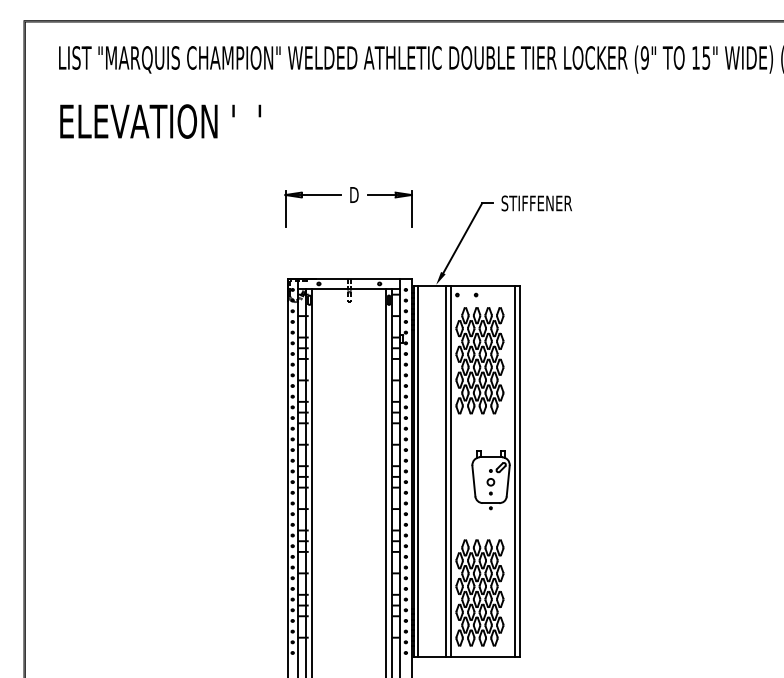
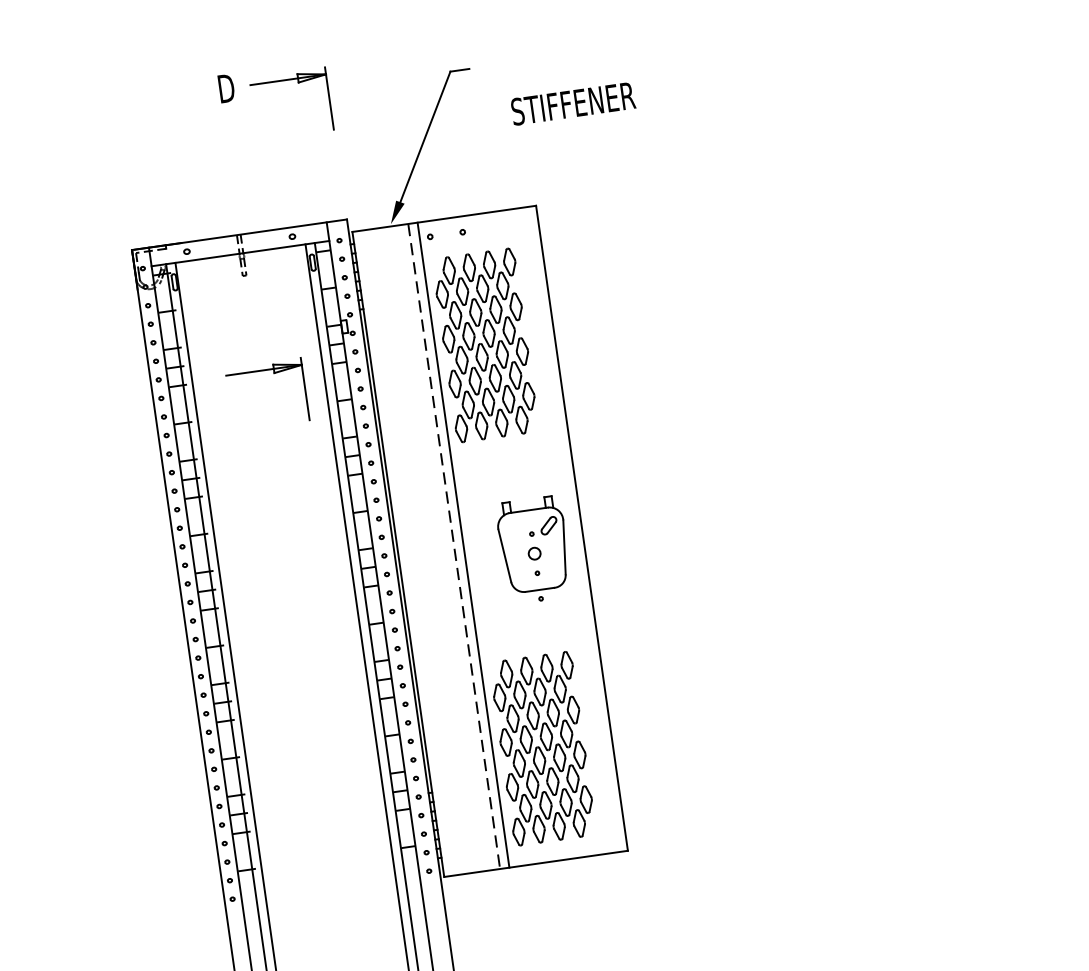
part: (312, 195) -> (153, 99), removed
text: (536, 203) -> (572, 103), moved
part: (357, 360) -> (272, 375), added
line: (417, 471) -> (404, 553), removed
line: (446, 471) -> (454, 545), solid -> dashed
line: (514, 471) -> (573, 529), removed

